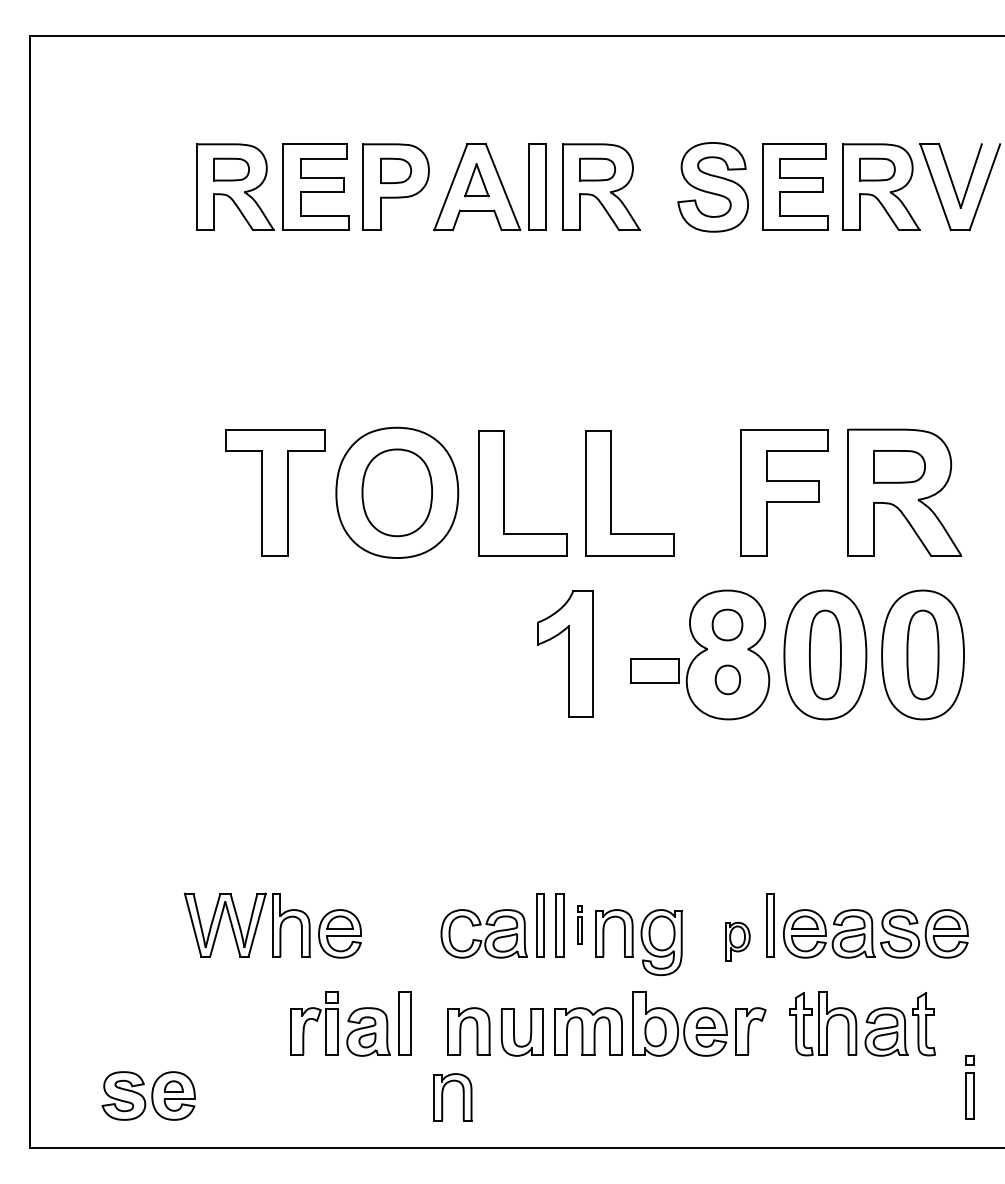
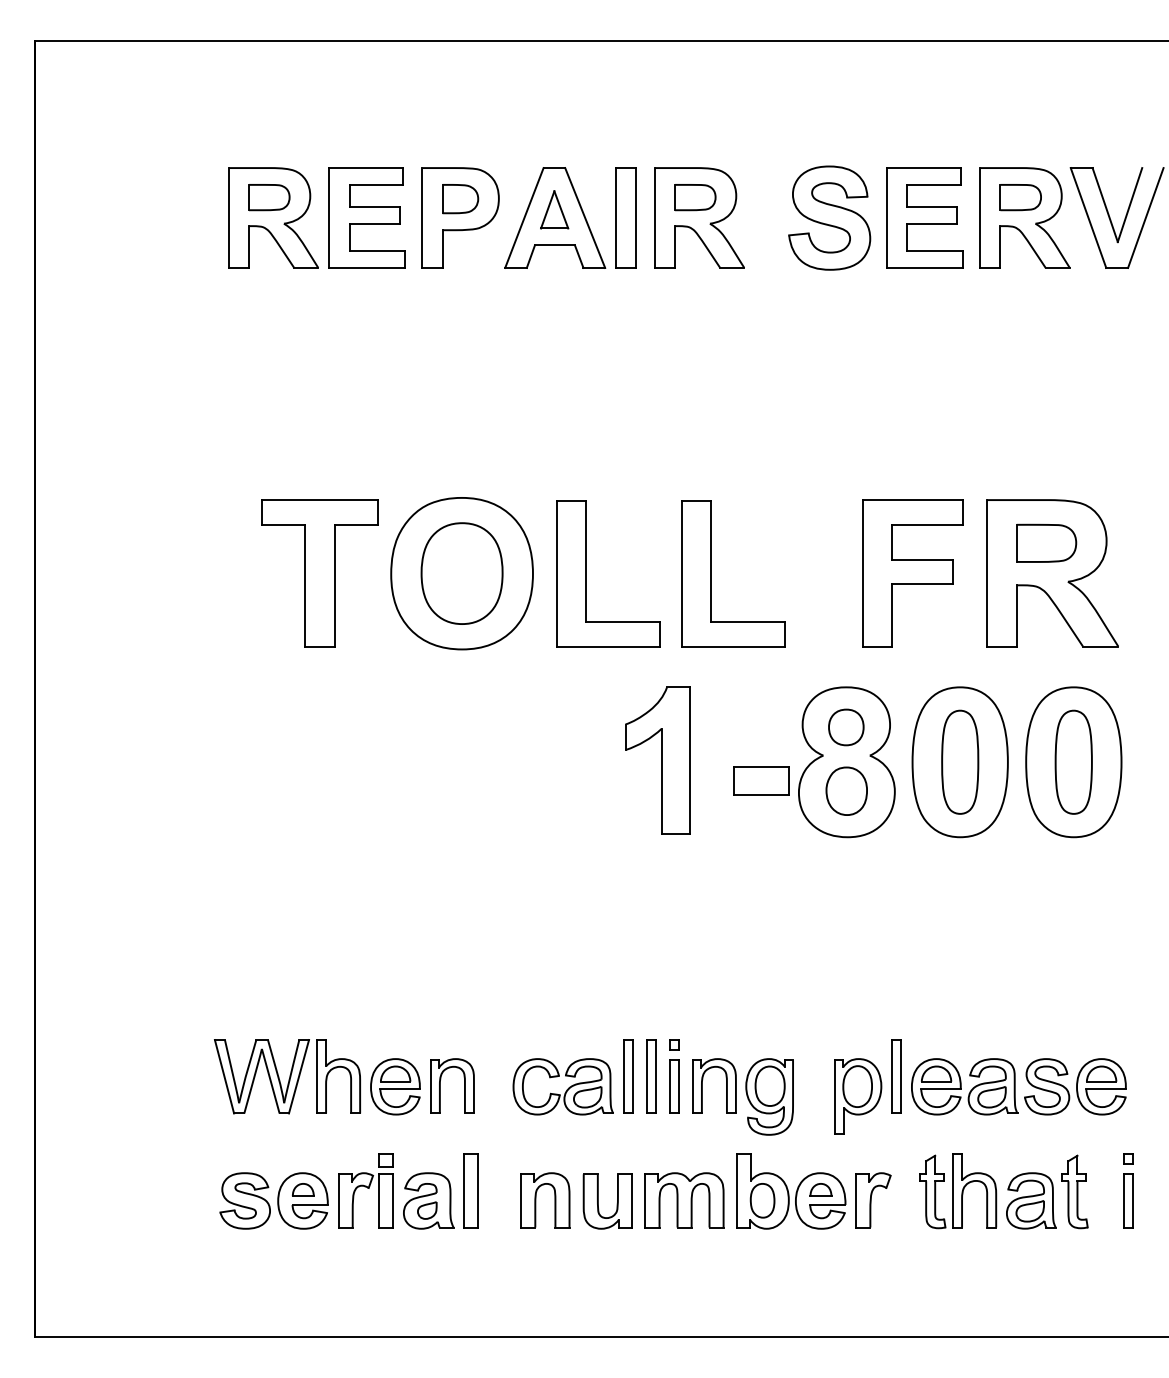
part: (727, 679) -> (846, 790), size x1.43
part: (579, 925) -> (674, 1077), size x1.67
part: (737, 941) -> (857, 1095), size x1.67
part: (969, 1087) -> (1127, 1191), moved
part: (148, 1095) -> (273, 1200), moved
part: (443, 1097) -> (441, 1086), moved

